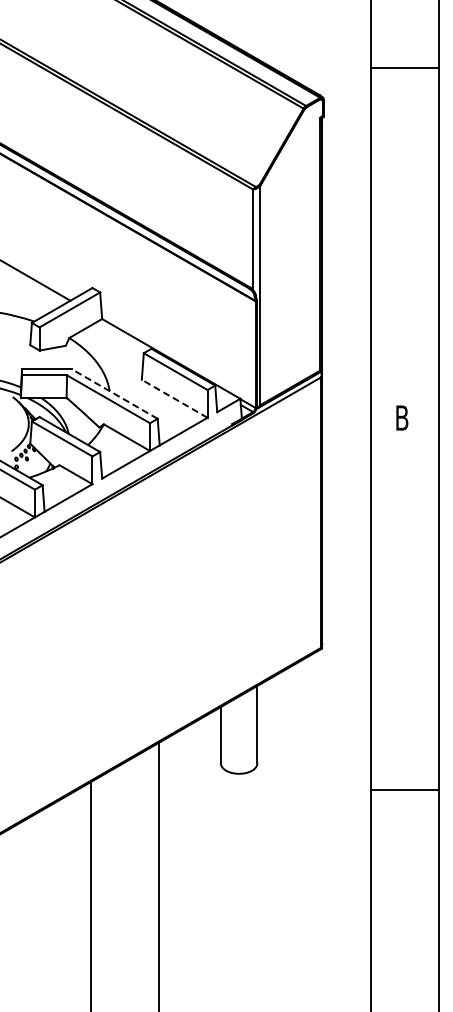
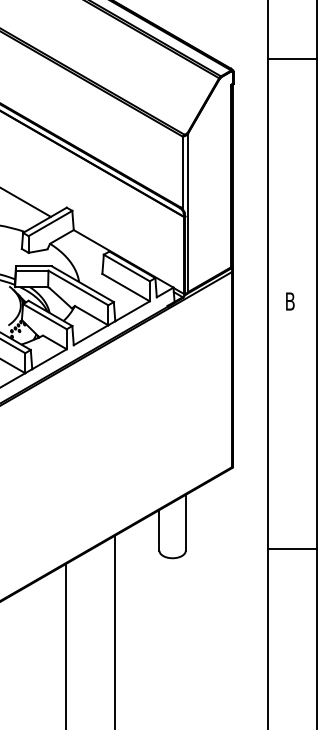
line: (405, 68) -> (292, 59), moved
line: (114, 393) -> (82, 283), dashed -> solid
line: (174, 398) -> (125, 287), dashed -> solid
line: (405, 790) -> (292, 548), moved

